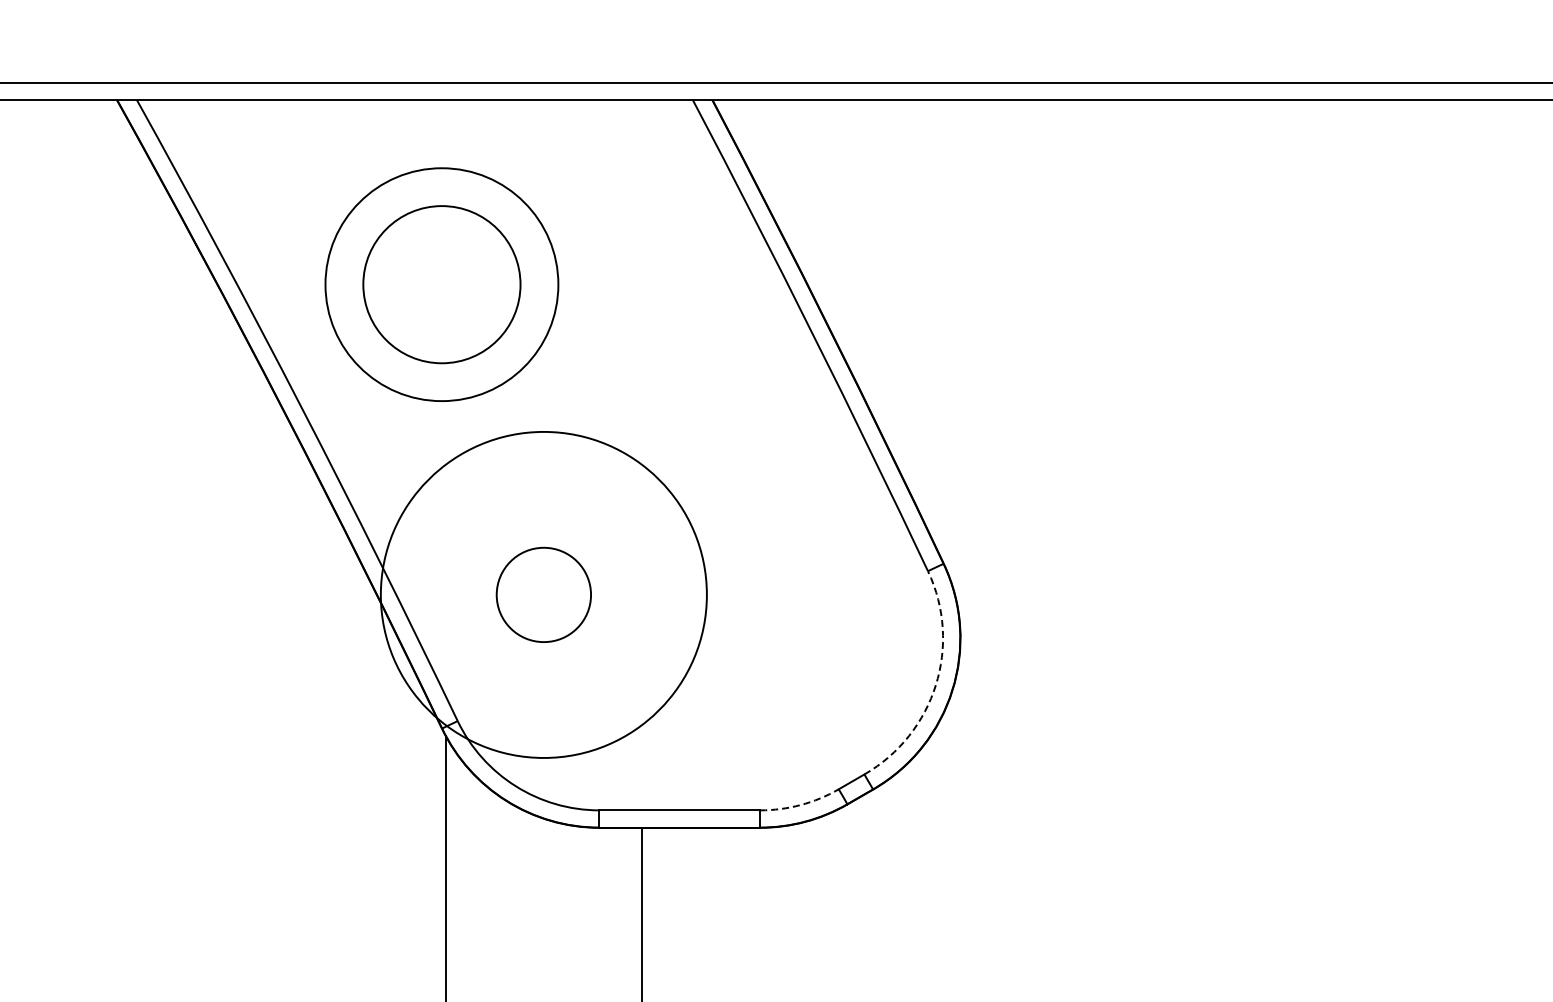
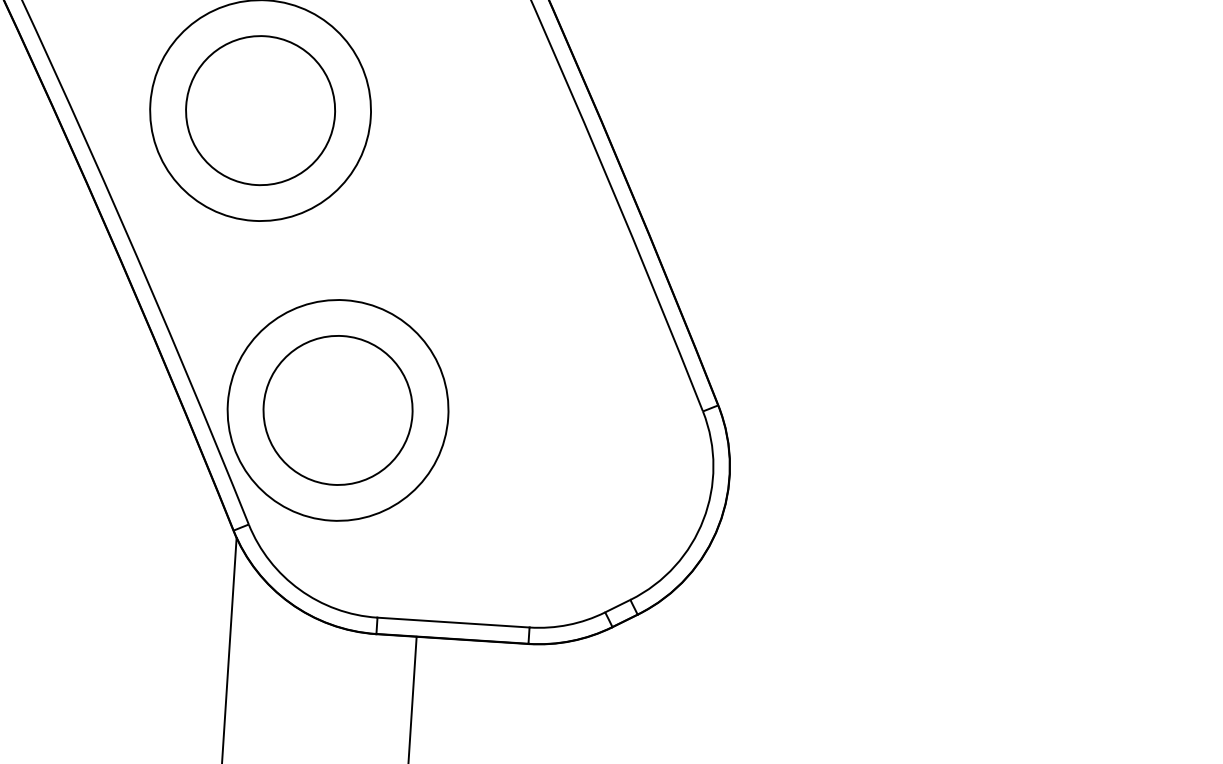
circle: (543, 594) -> (337, 409), size x0.71
circle: (543, 594) -> (337, 409), size x1.67
arc: (935, 685) -> (703, 520), dashed -> solid
arc: (800, 805) -> (568, 625), dashed -> solid

